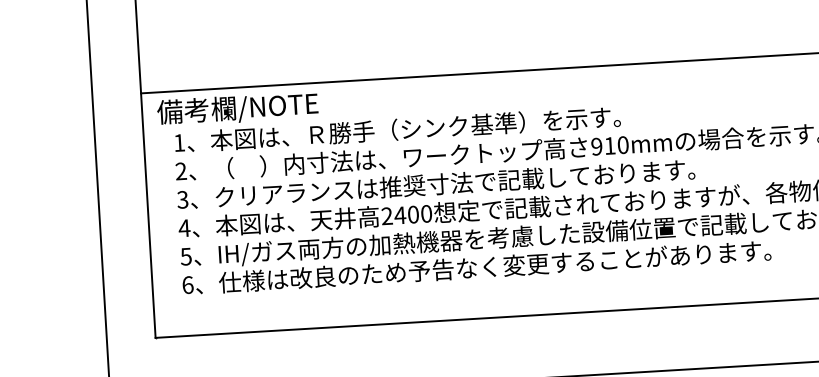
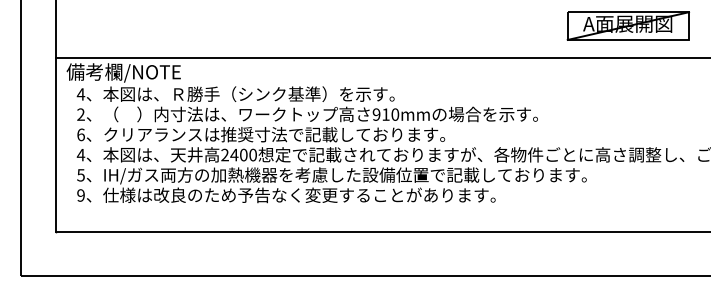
text: (178, 143) -> (80, 94), 1 -> 4
text: (182, 199) -> (80, 134), 3 -> 6
text: (187, 285) -> (80, 195), 6 -> 9

